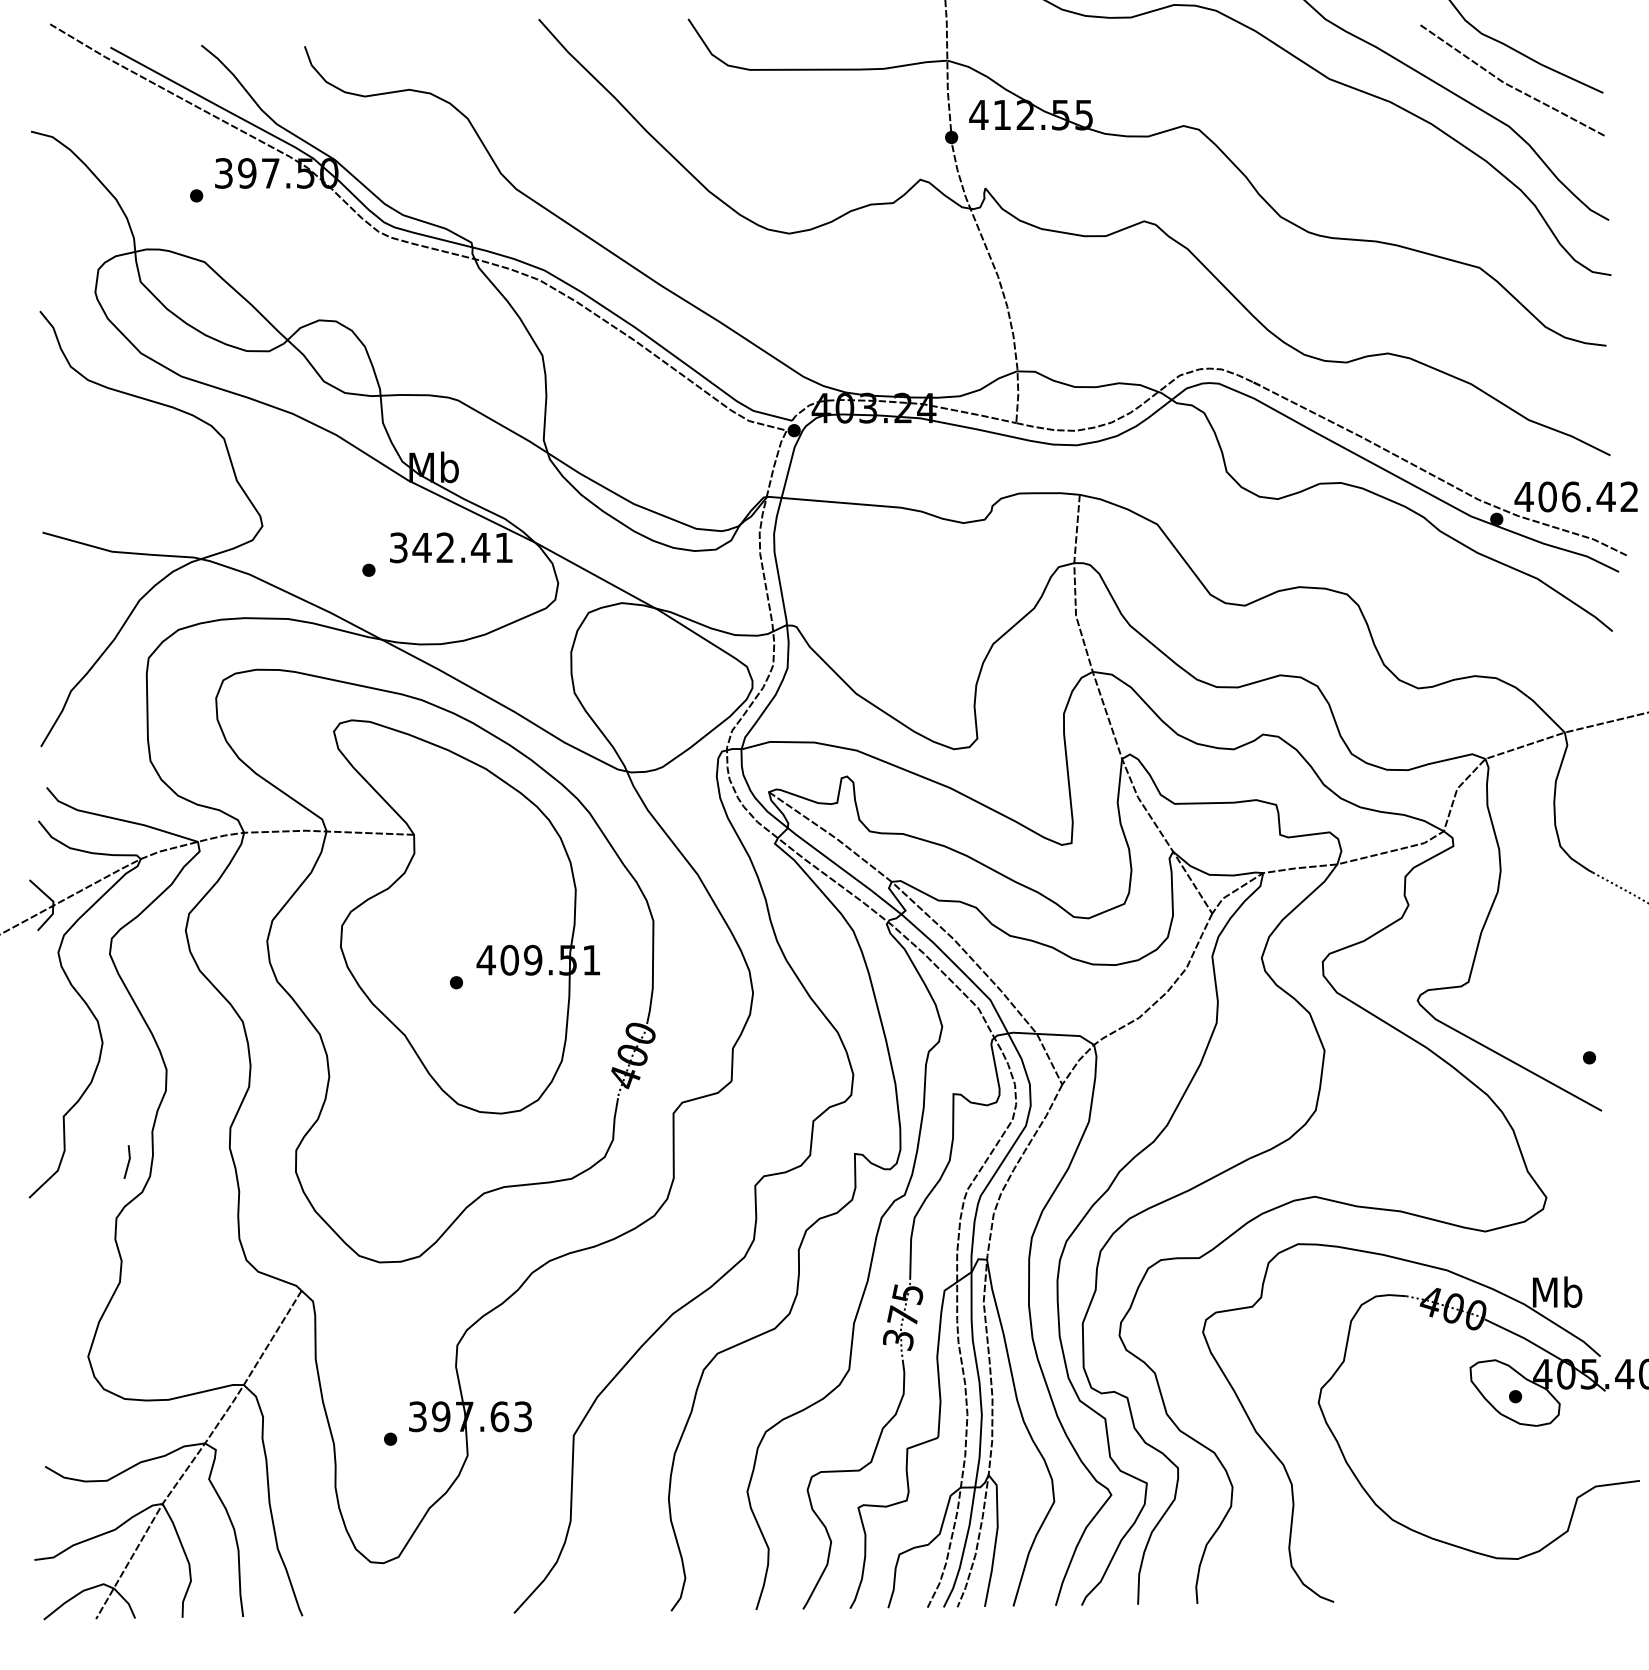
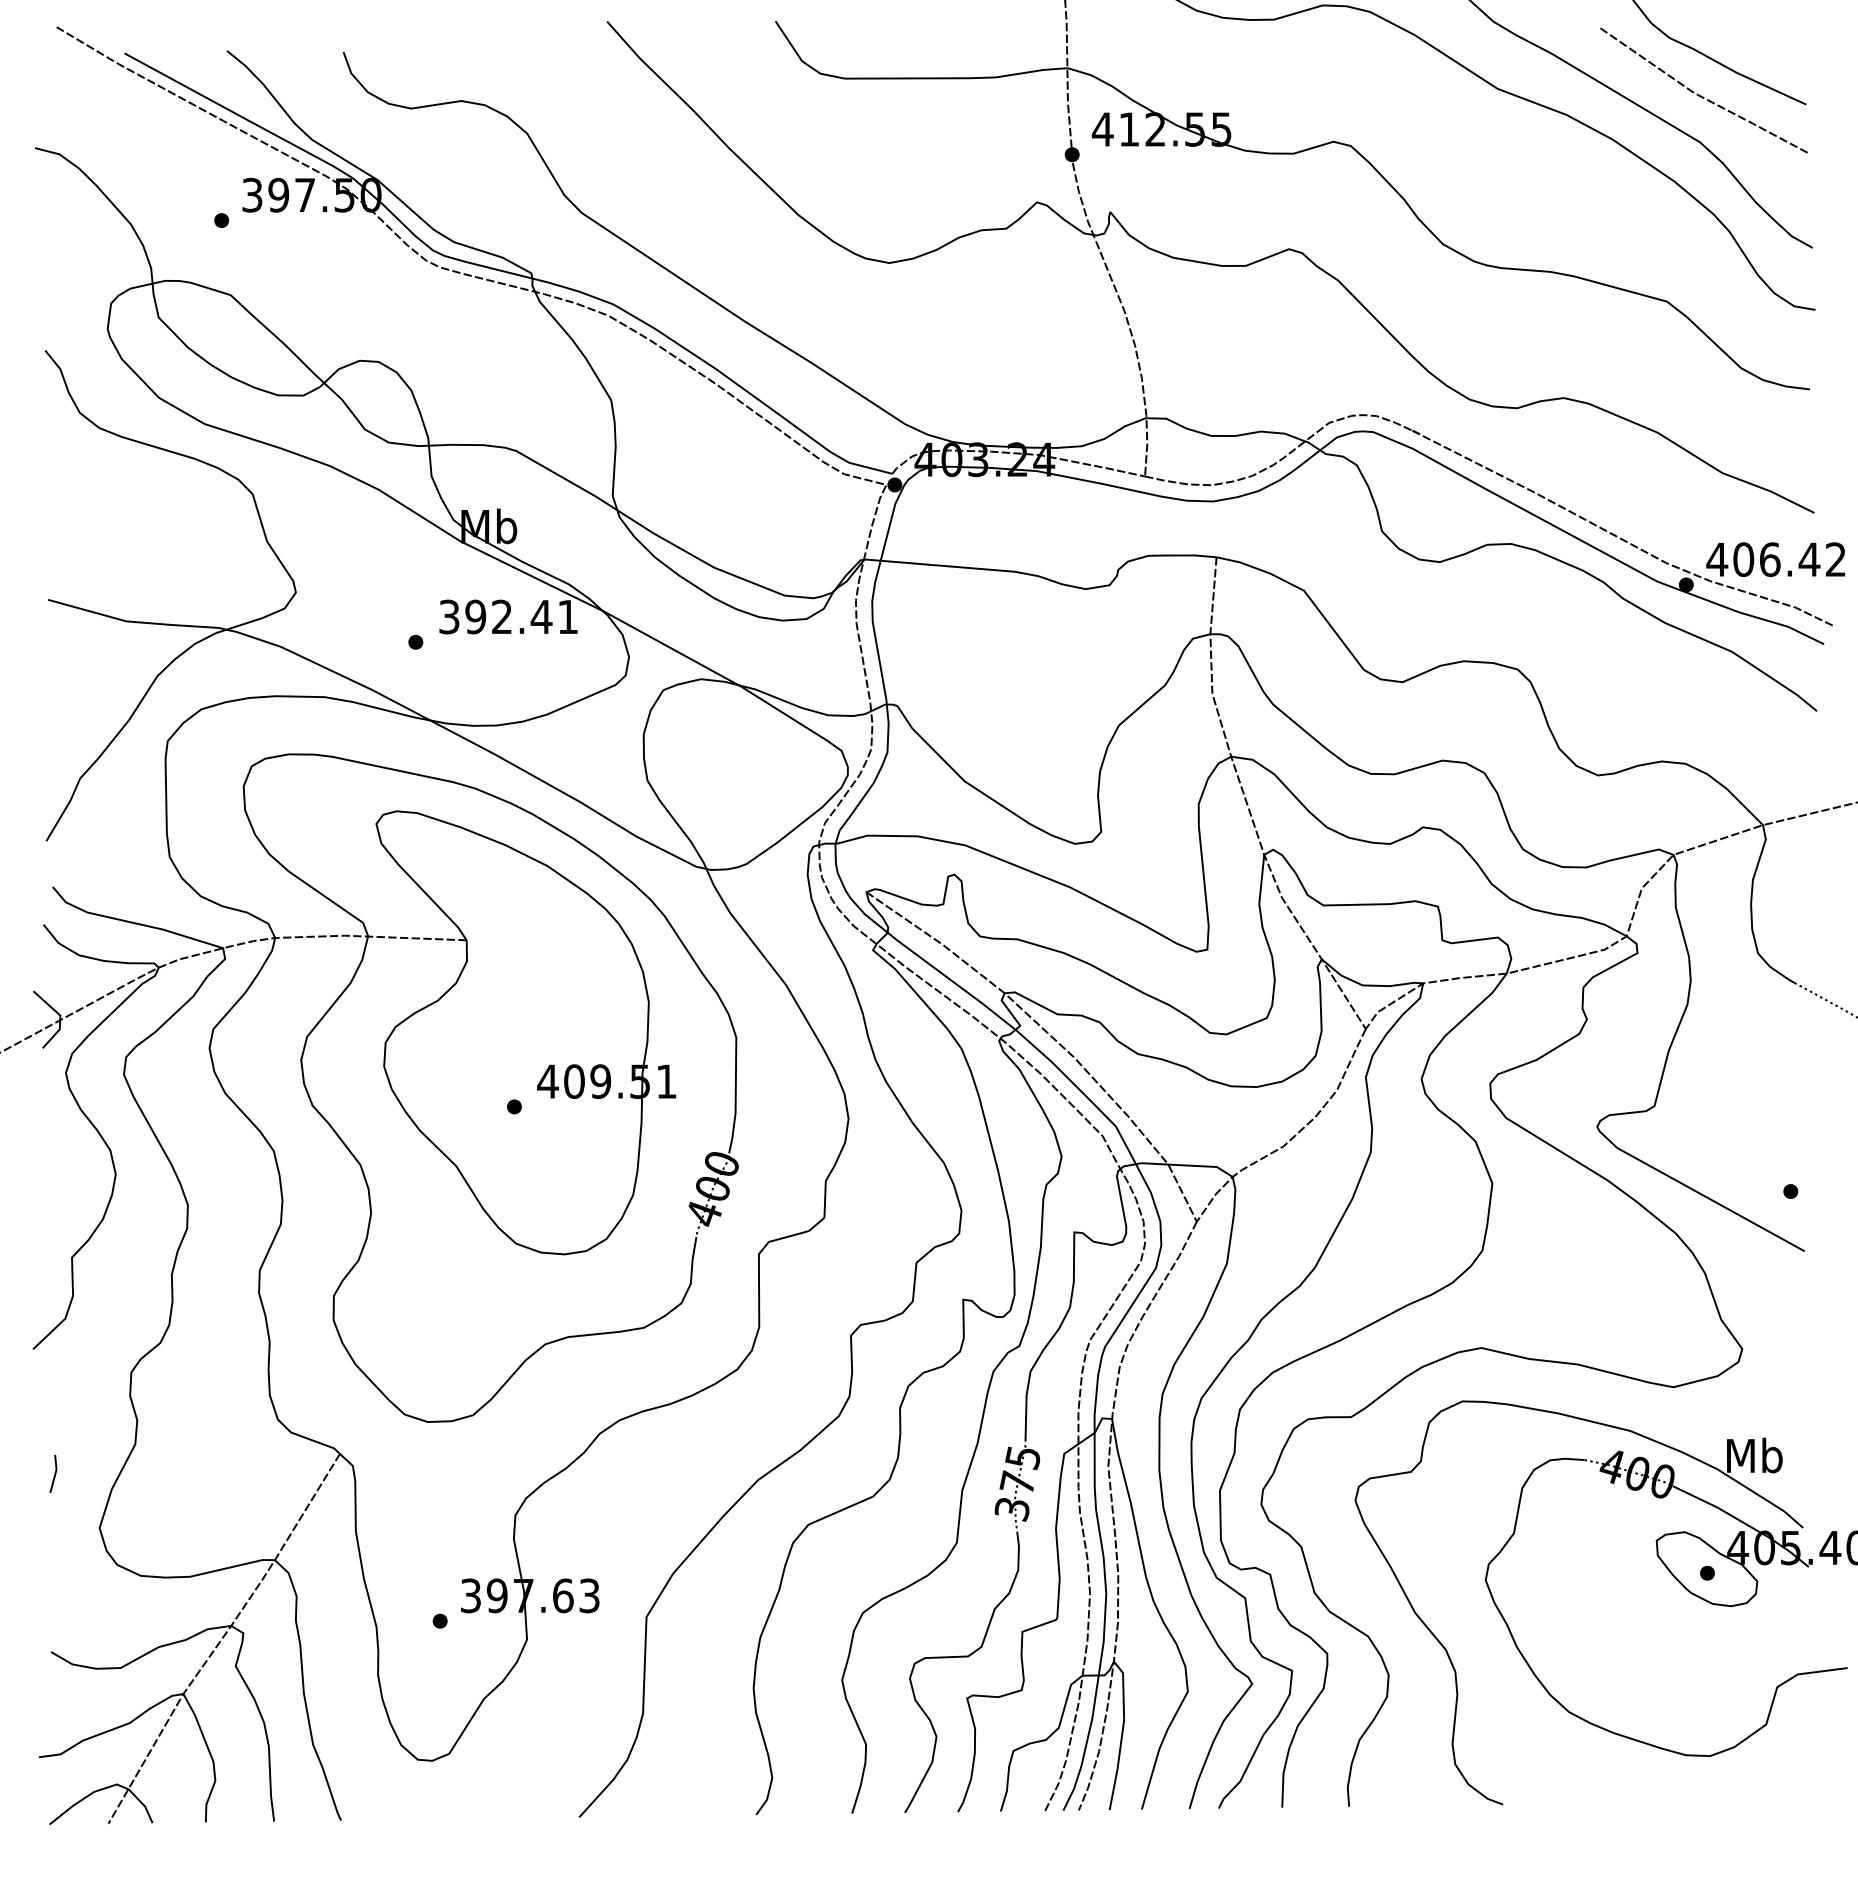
text: (421, 547) -> (475, 616), 342.41 -> 392.41
line: (128, 1161) -> (54, 1473), moved

